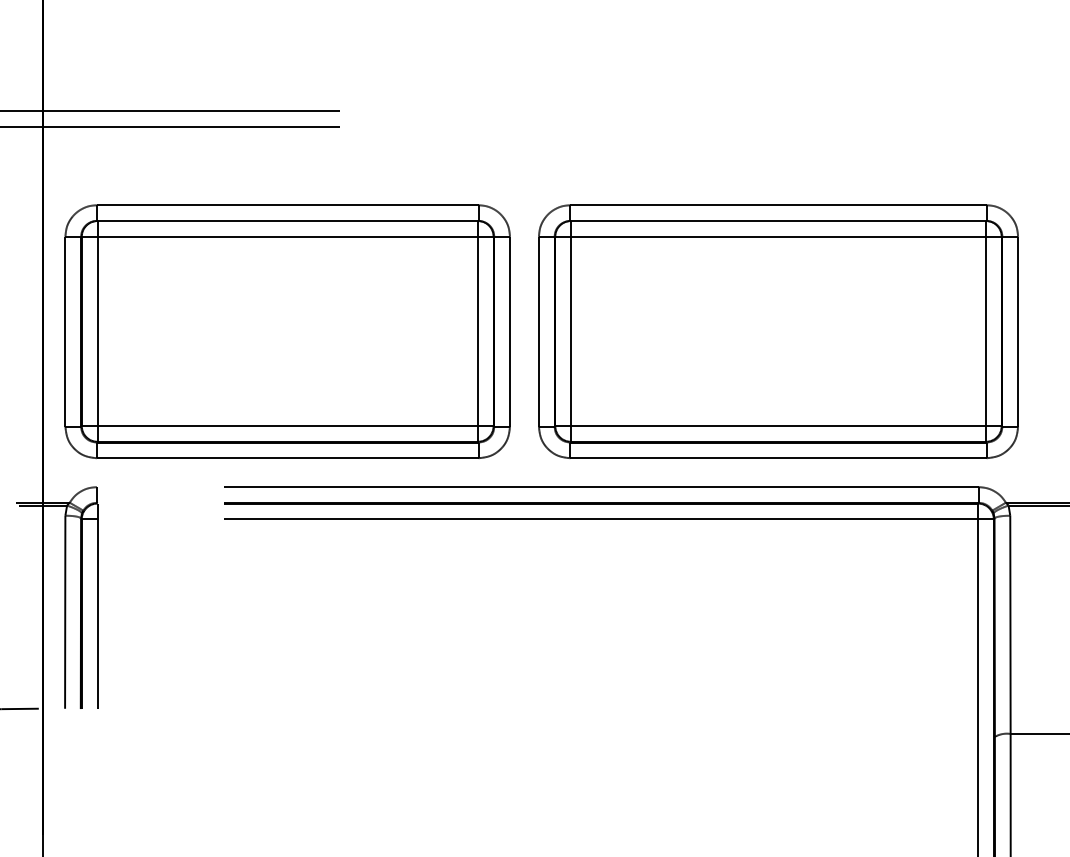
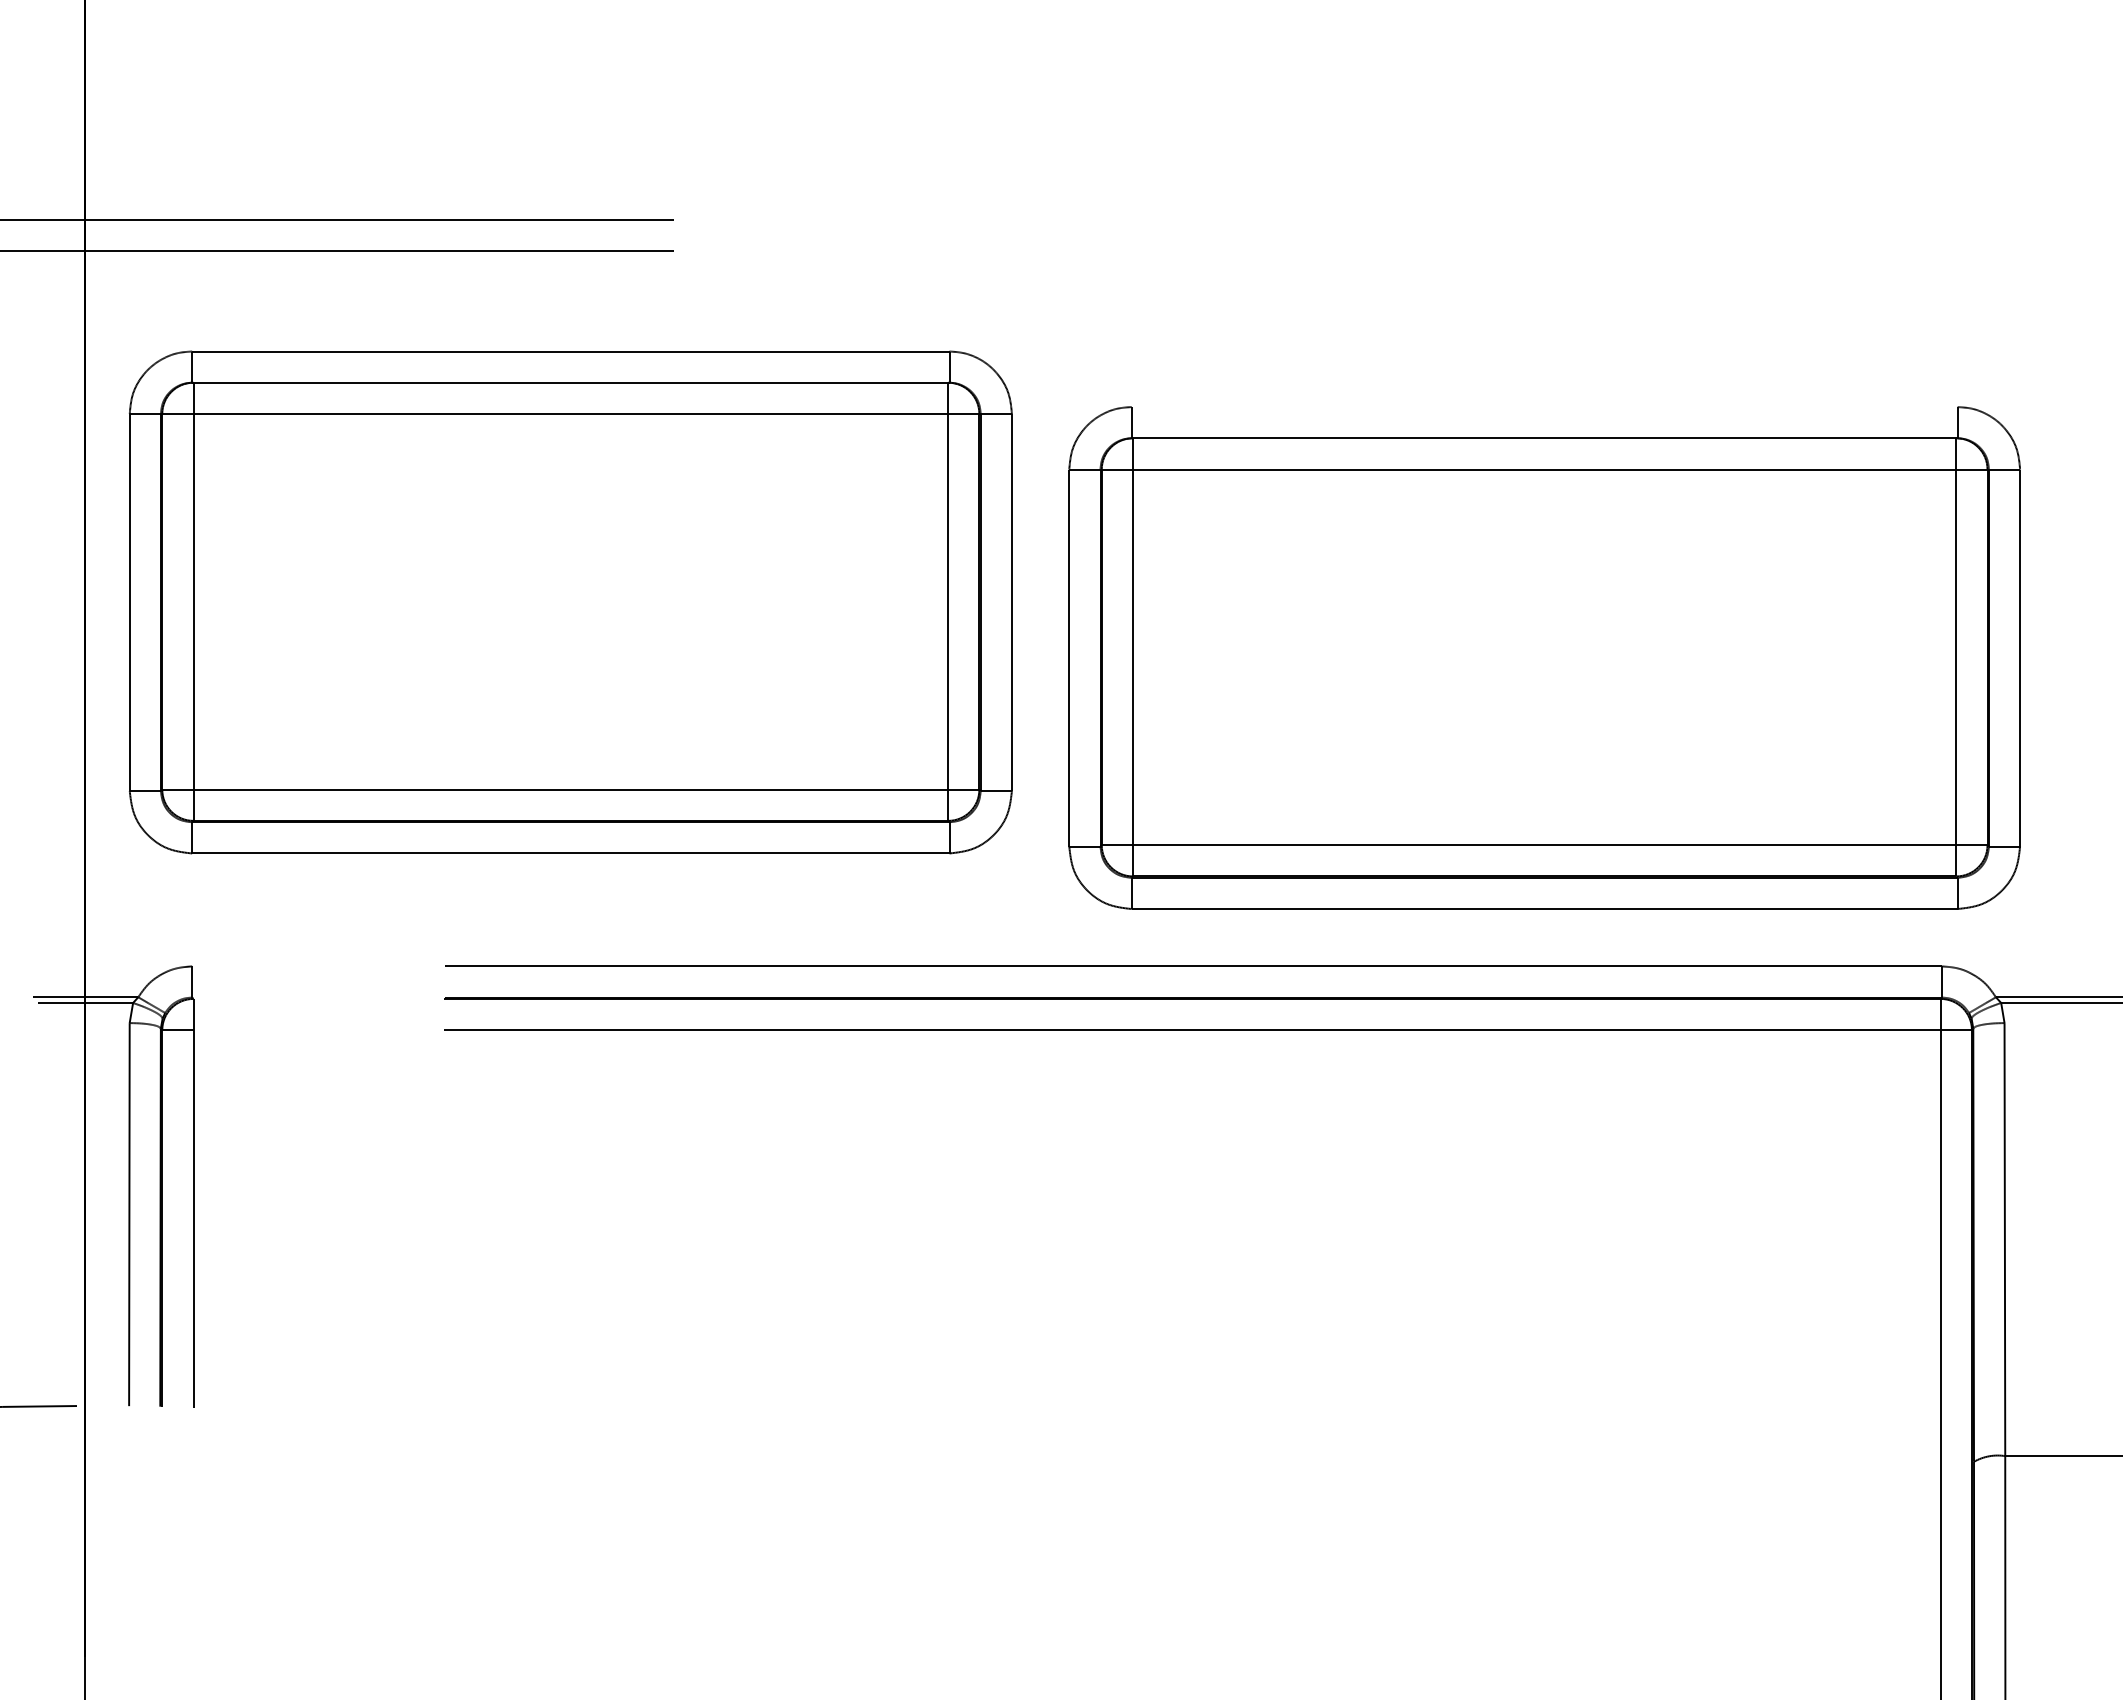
line: (778, 205) -> (1544, 407), removed
part: (287, 331) -> (570, 601), moved

